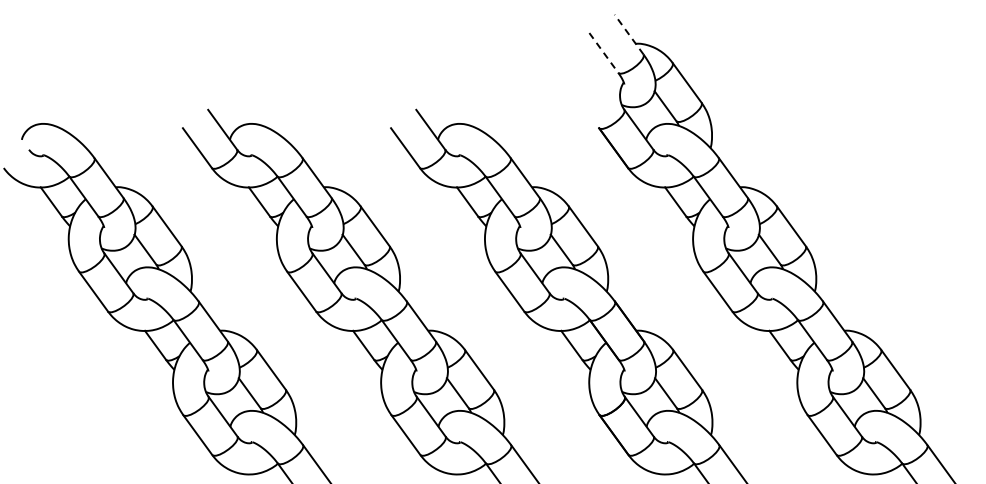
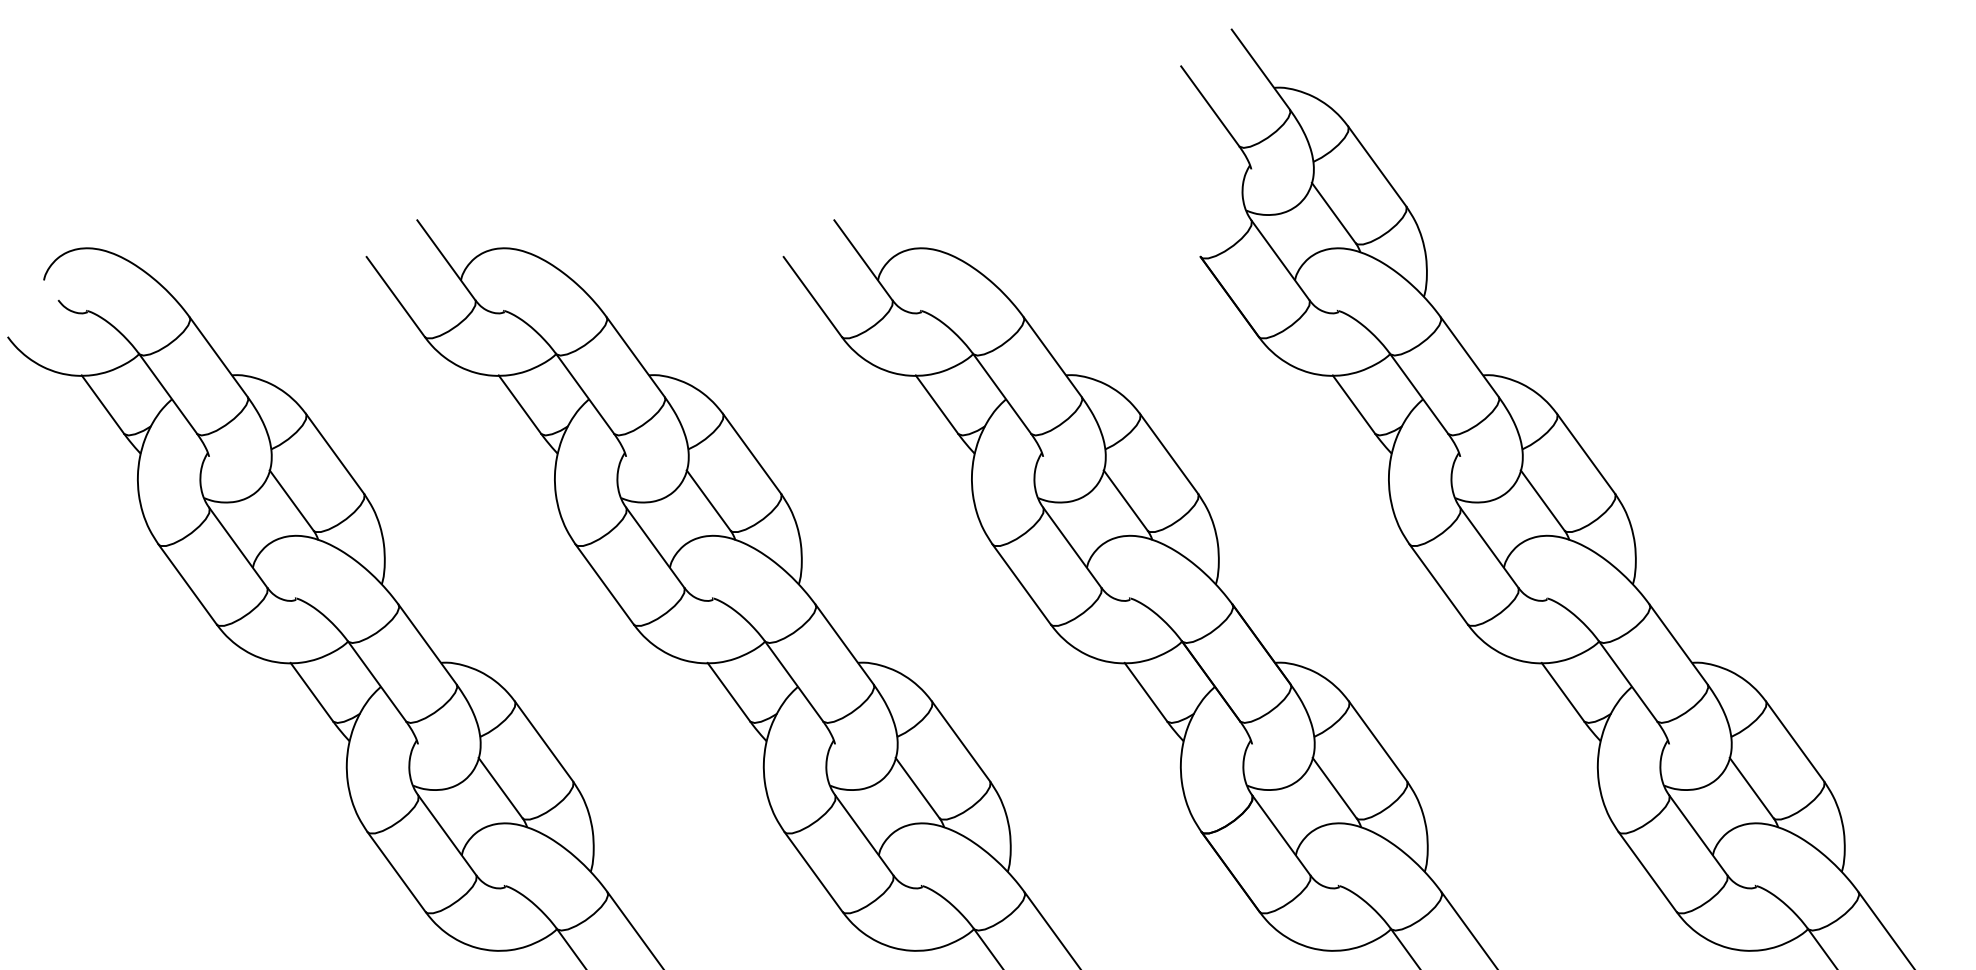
line: (629, 34) -> (1261, 69), dashed -> solid
line: (603, 53) -> (1209, 107), dashed -> solid

